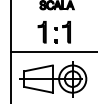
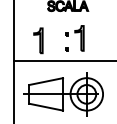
part: (41, 32) -> (37, 41), moved

